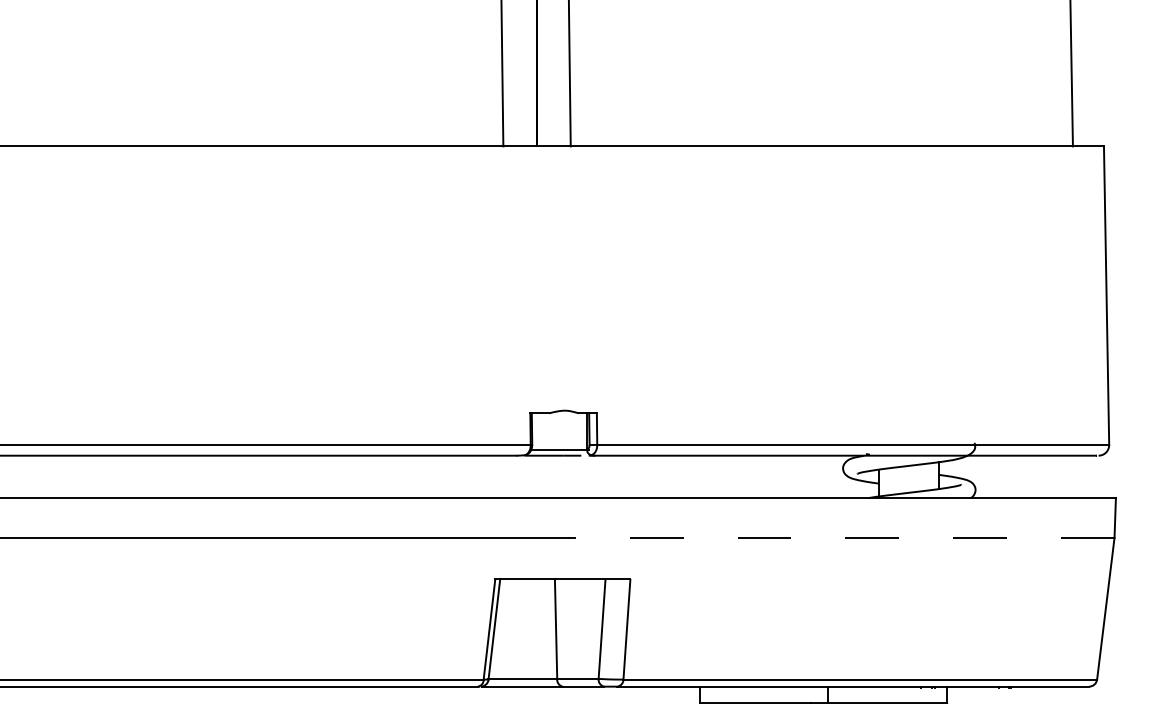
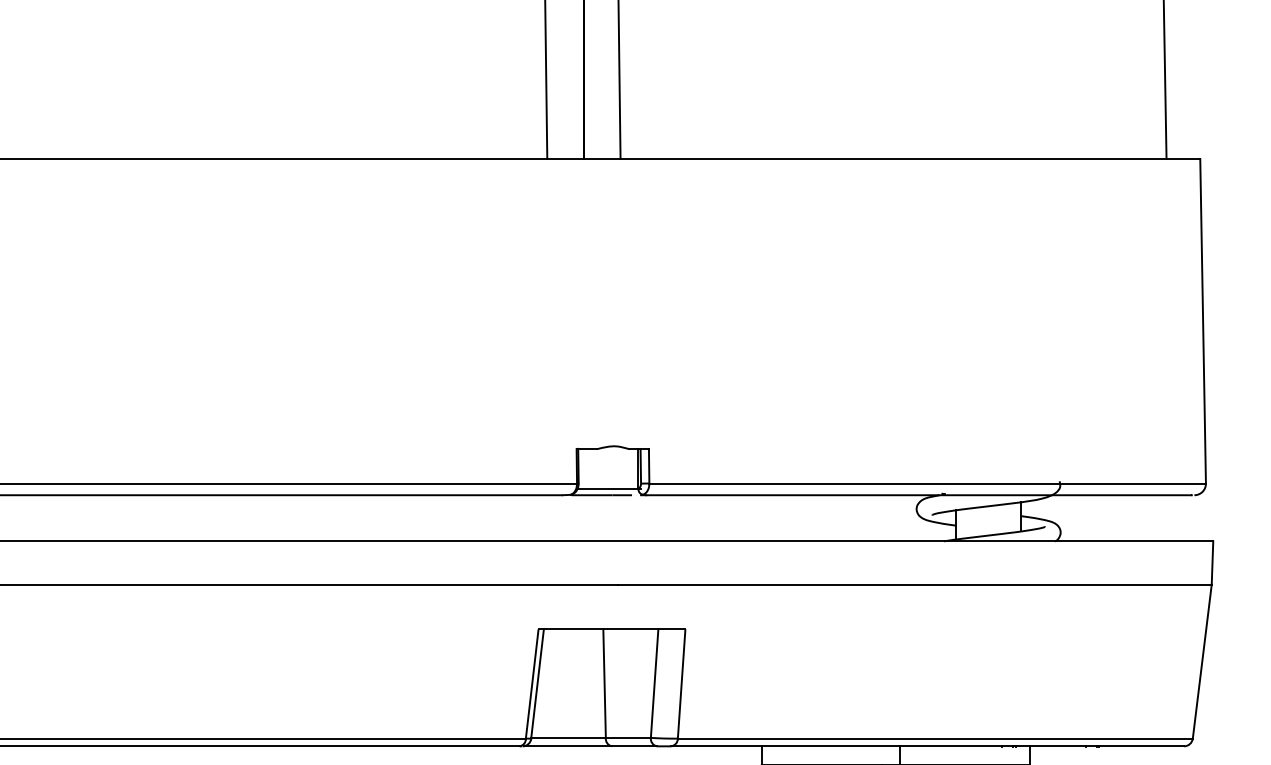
line: (841, 537) -> (914, 584), dashed -> solid

